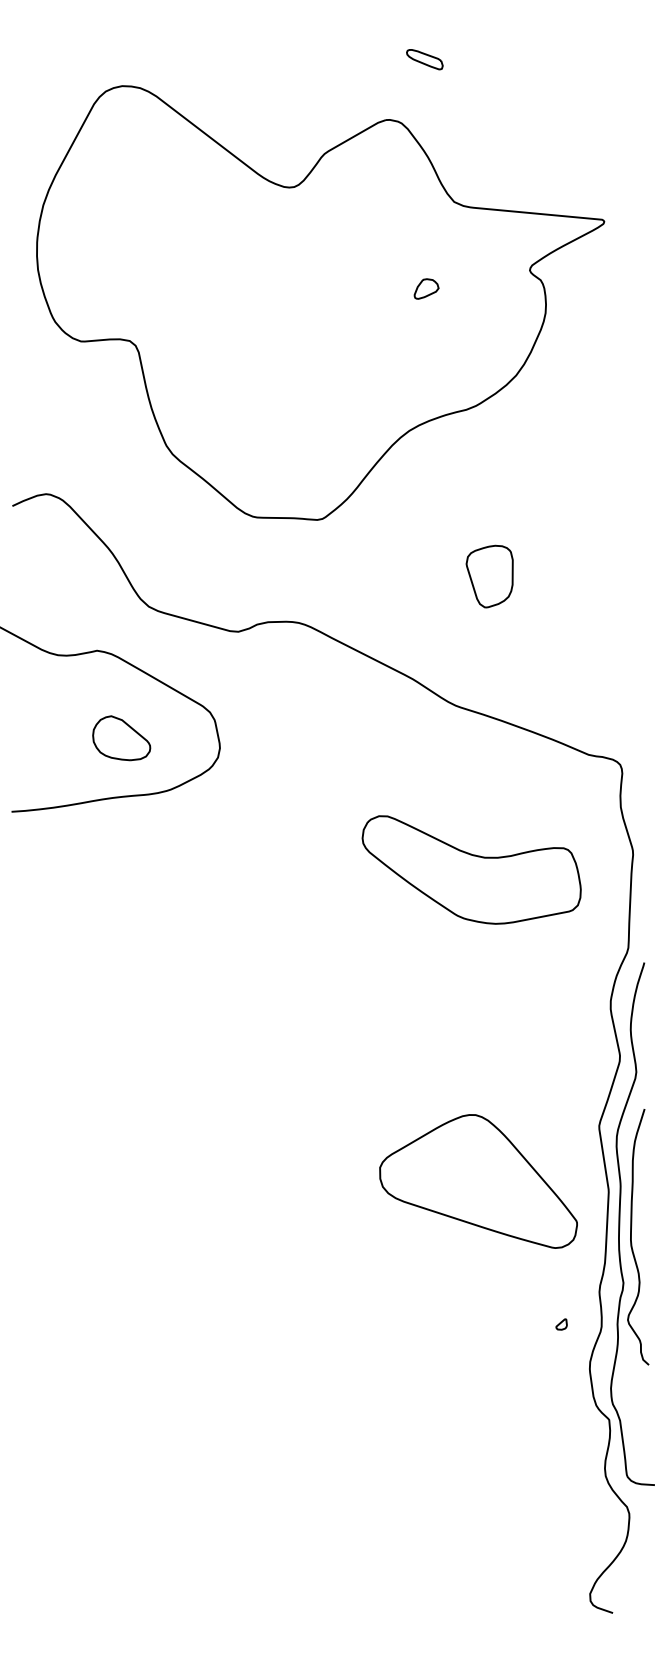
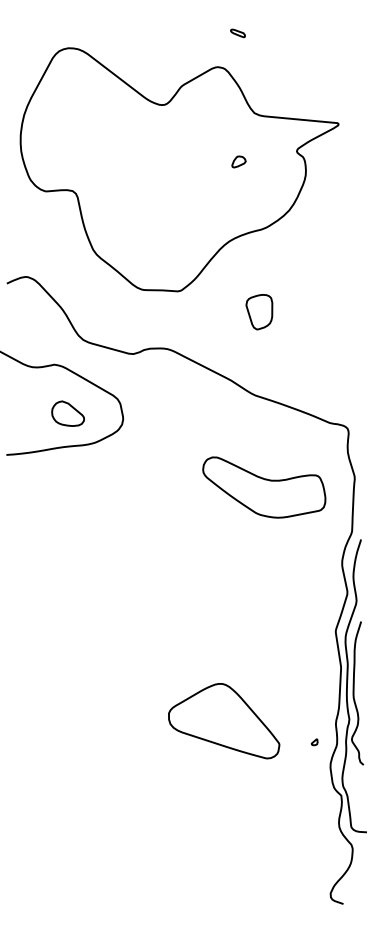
part: (423, 59) -> (237, 33), size x0.7
part: (489, 577) -> (259, 312), moved
part: (479, 1182) -> (224, 721), moved

